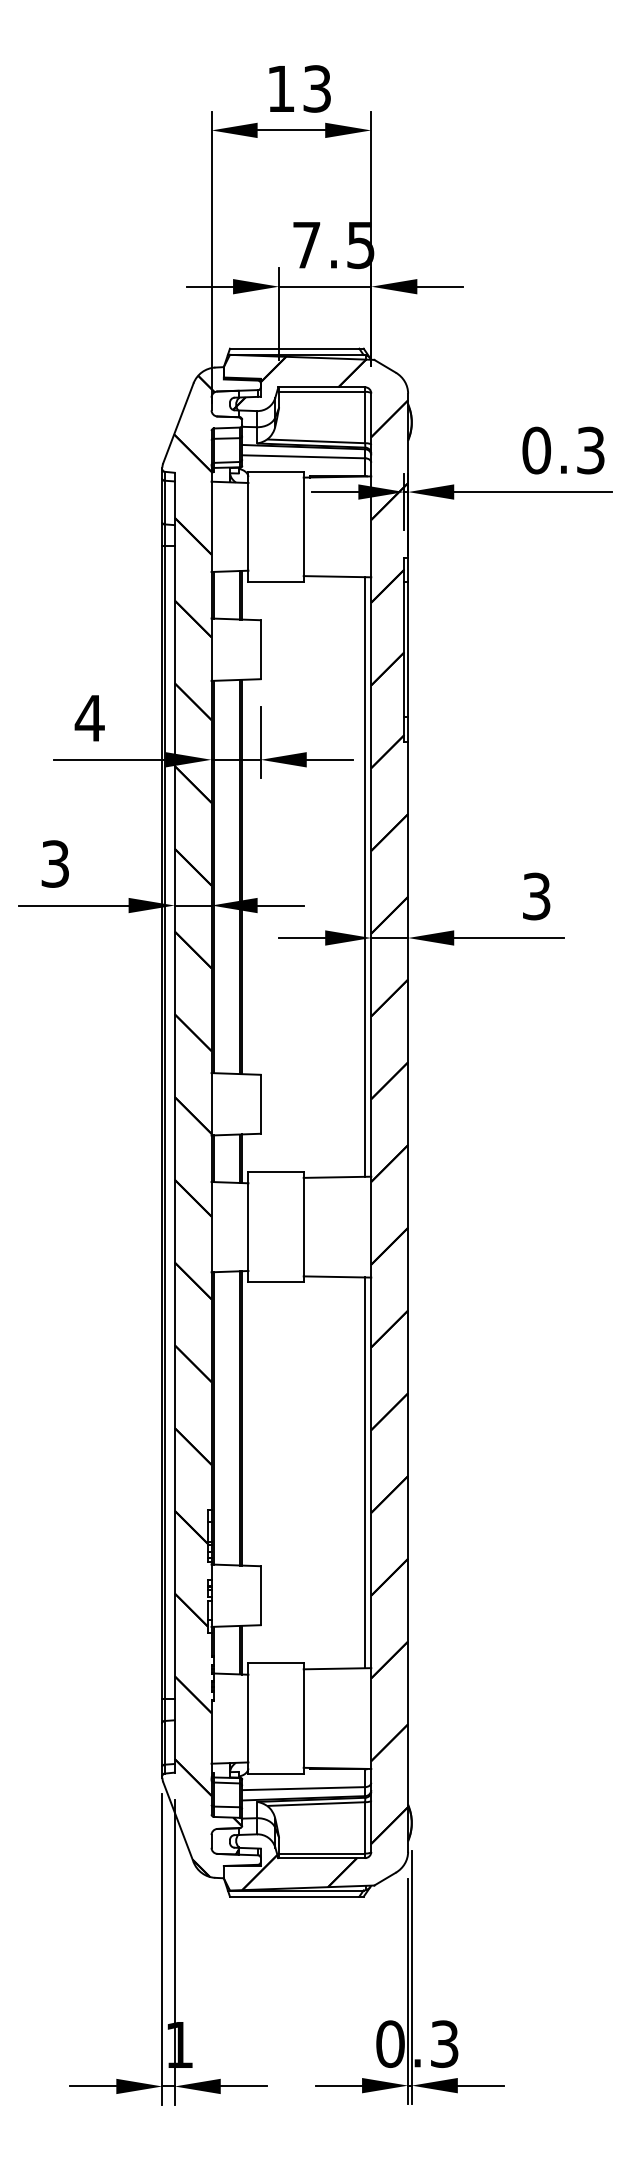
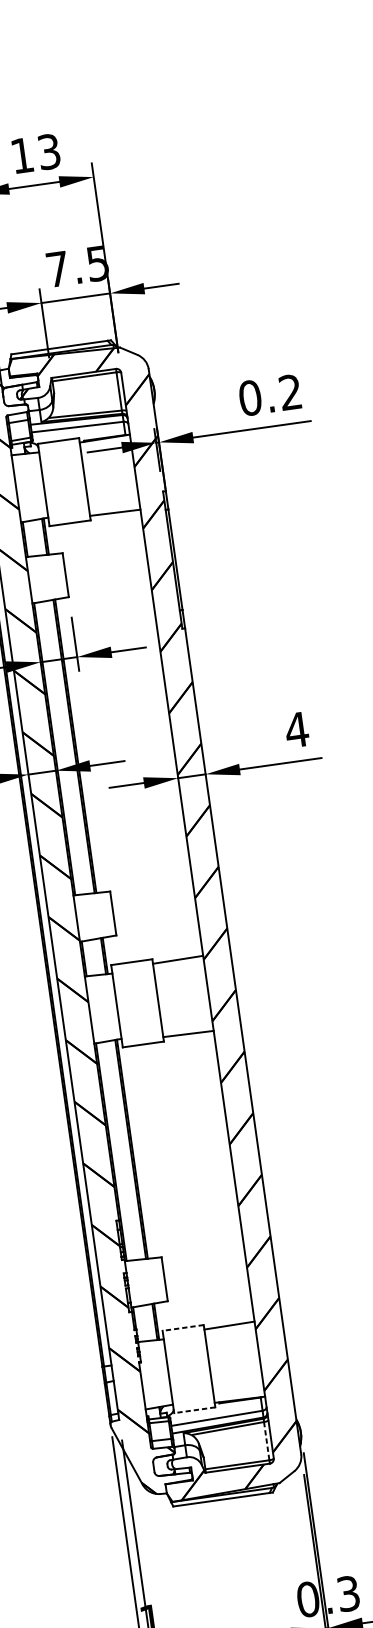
text: (590, 450) -> (290, 392), 0.3 -> 0.2
line: (365, 876) -> (167, 733), removed
text: (536, 896) -> (296, 730), 3 -> 4
line: (365, 1472) -> (229, 1176), removed
line: (276, 1663) -> (183, 1328), solid -> dashed
line: (276, 1773) -> (195, 1409), solid -> dashed
line: (365, 1827) -> (266, 1440), solid -> dashed

